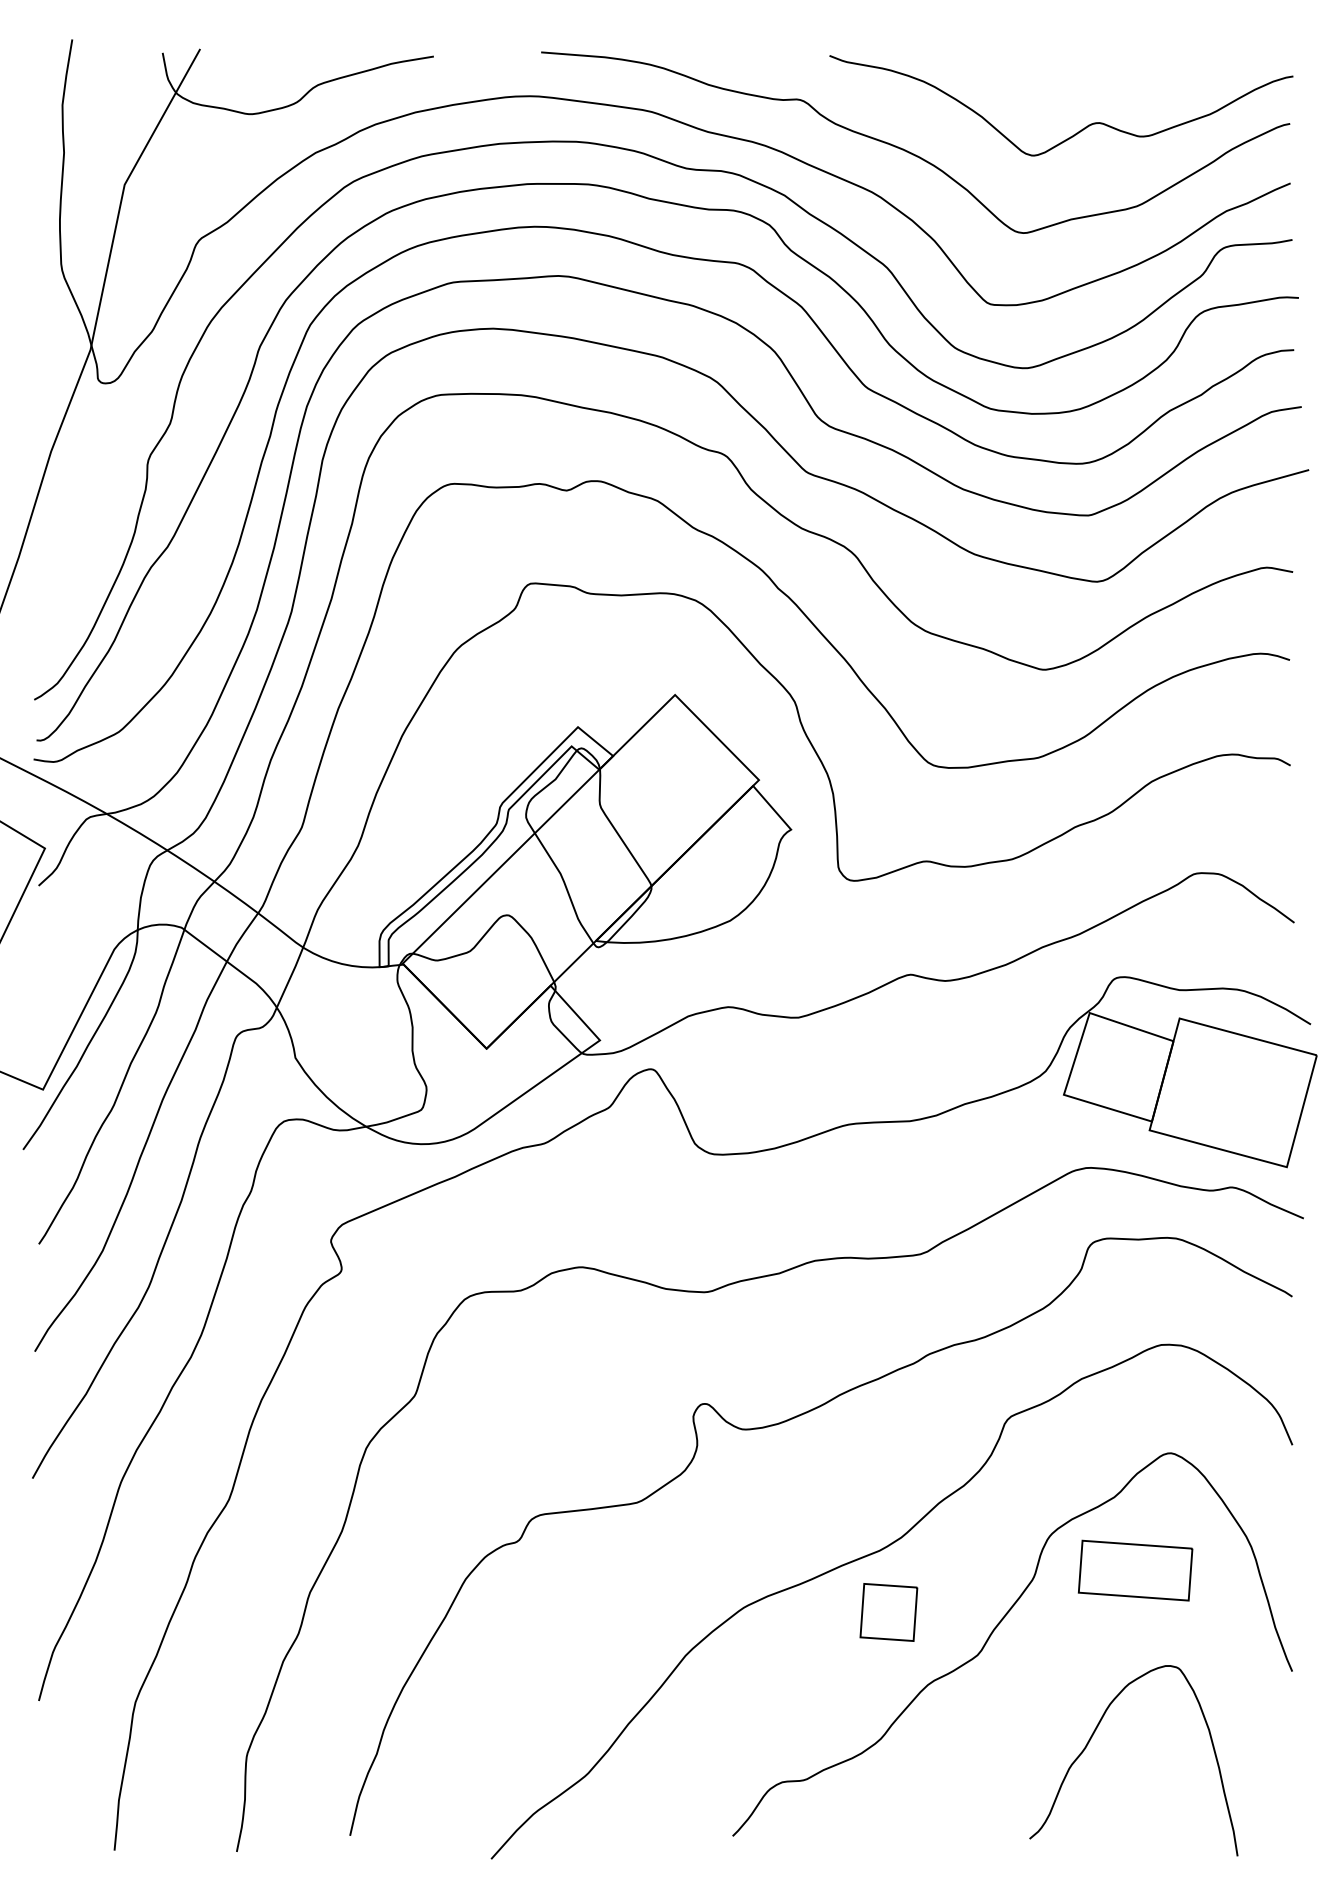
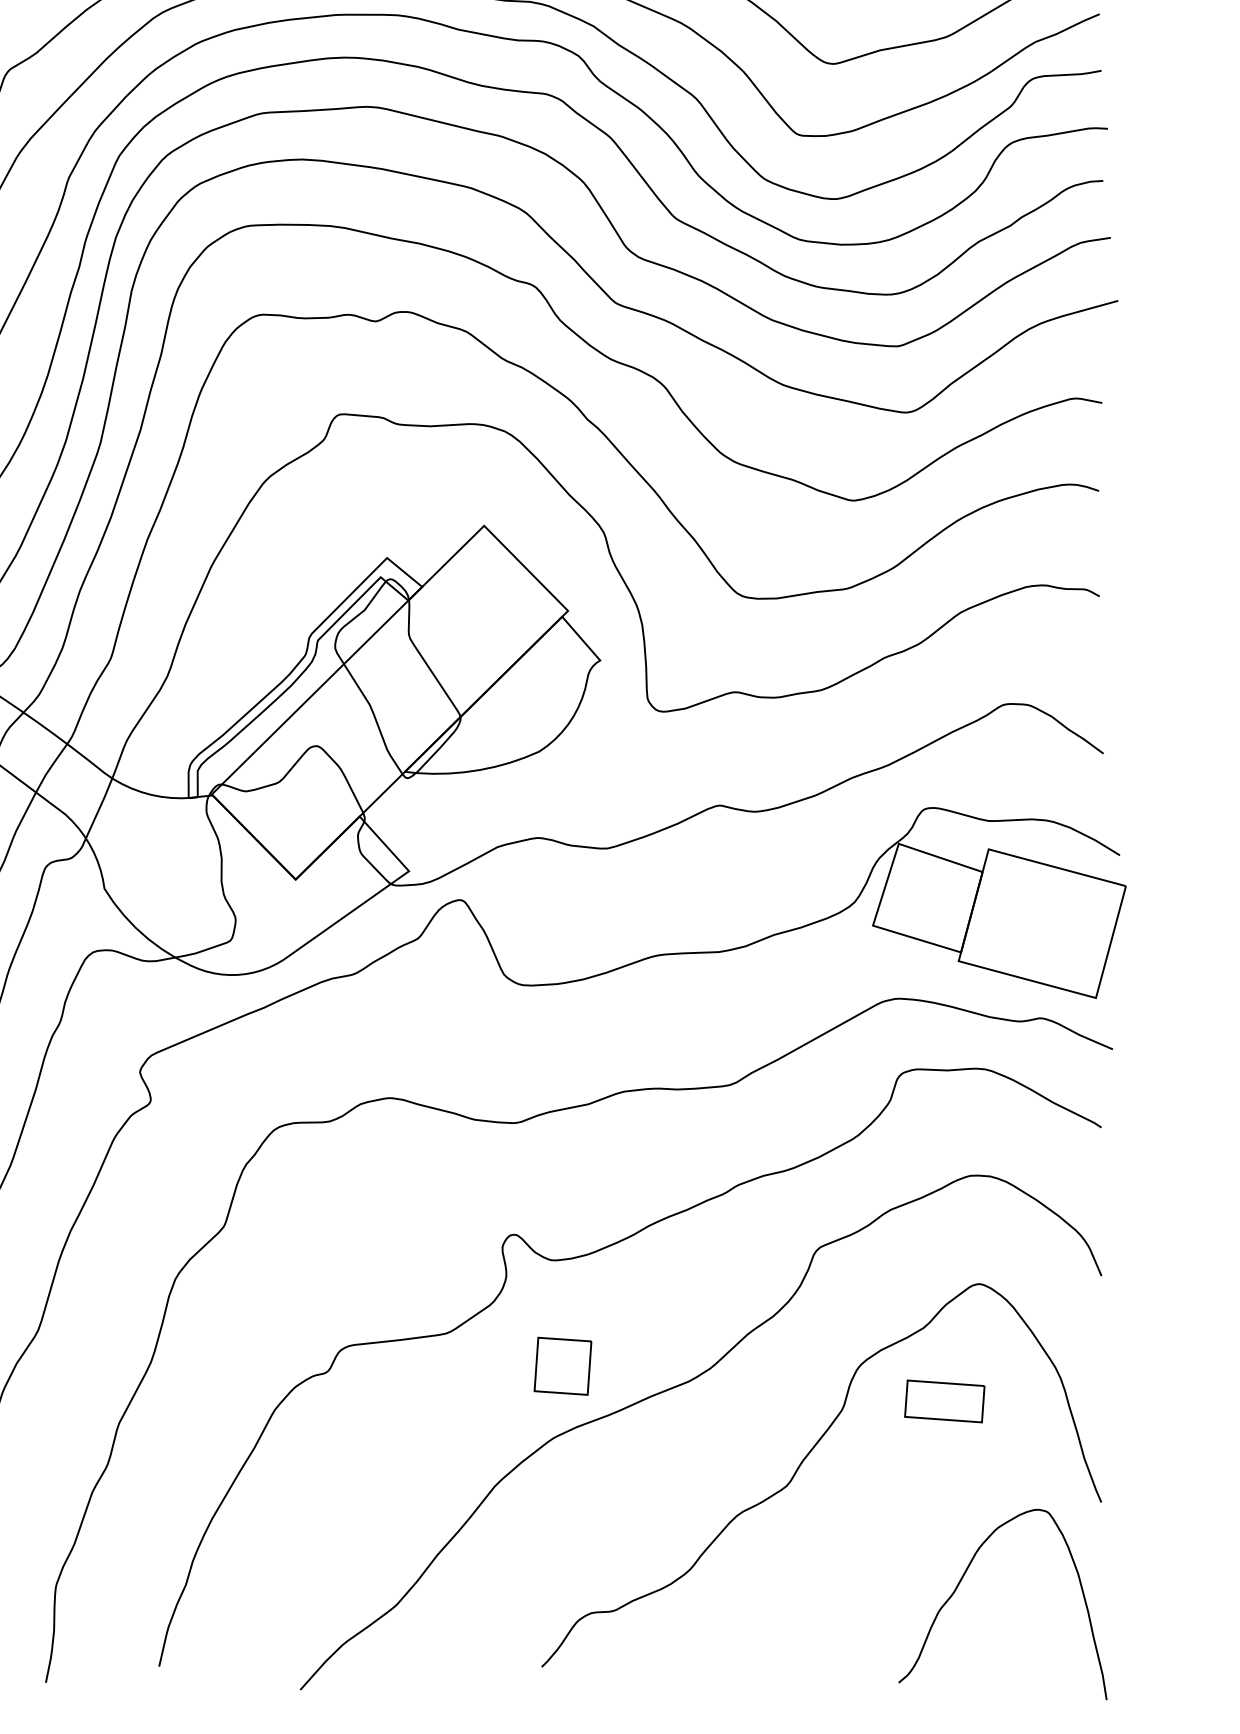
part: (1135, 1570) -> (944, 1401), size x0.7
part: (888, 1612) -> (562, 1366), moved
curve: (1091, 1739) -> (960, 1583), moved

